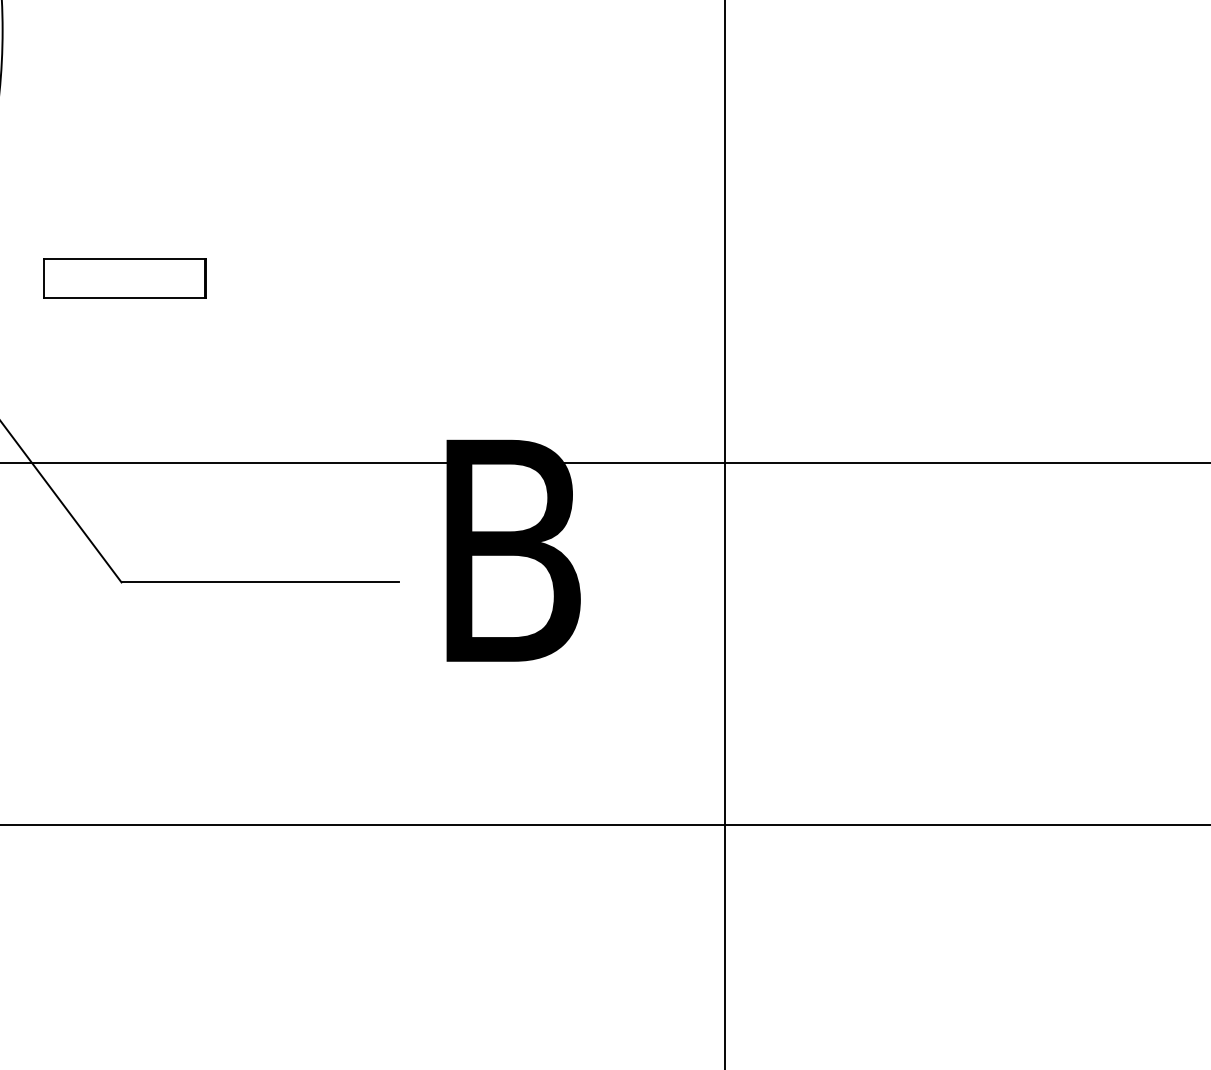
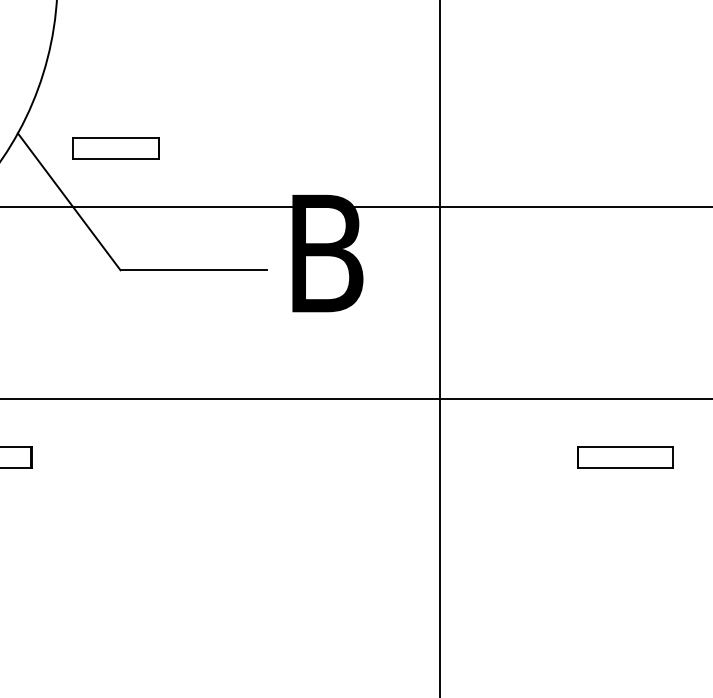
part: (123, 278) -> (115, 148), moved
part: (1076, 936) -> (625, 457), added

